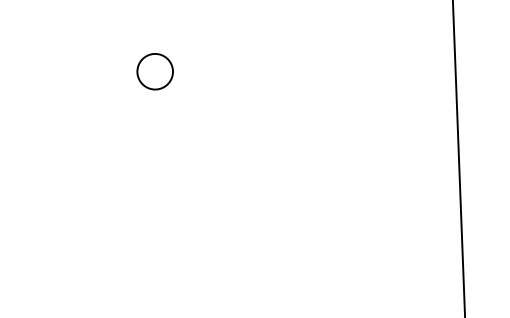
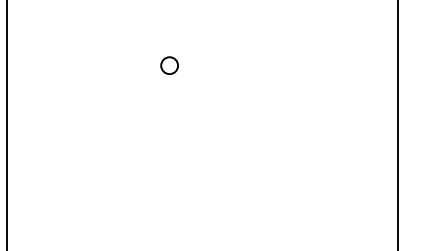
circle: (154, 71) -> (169, 65), size x0.62

